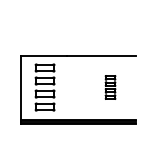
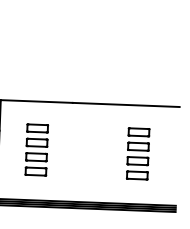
part: (44, 87) -> (35, 149), size x0.71
part: (110, 87) -> (138, 153), size x1.43

